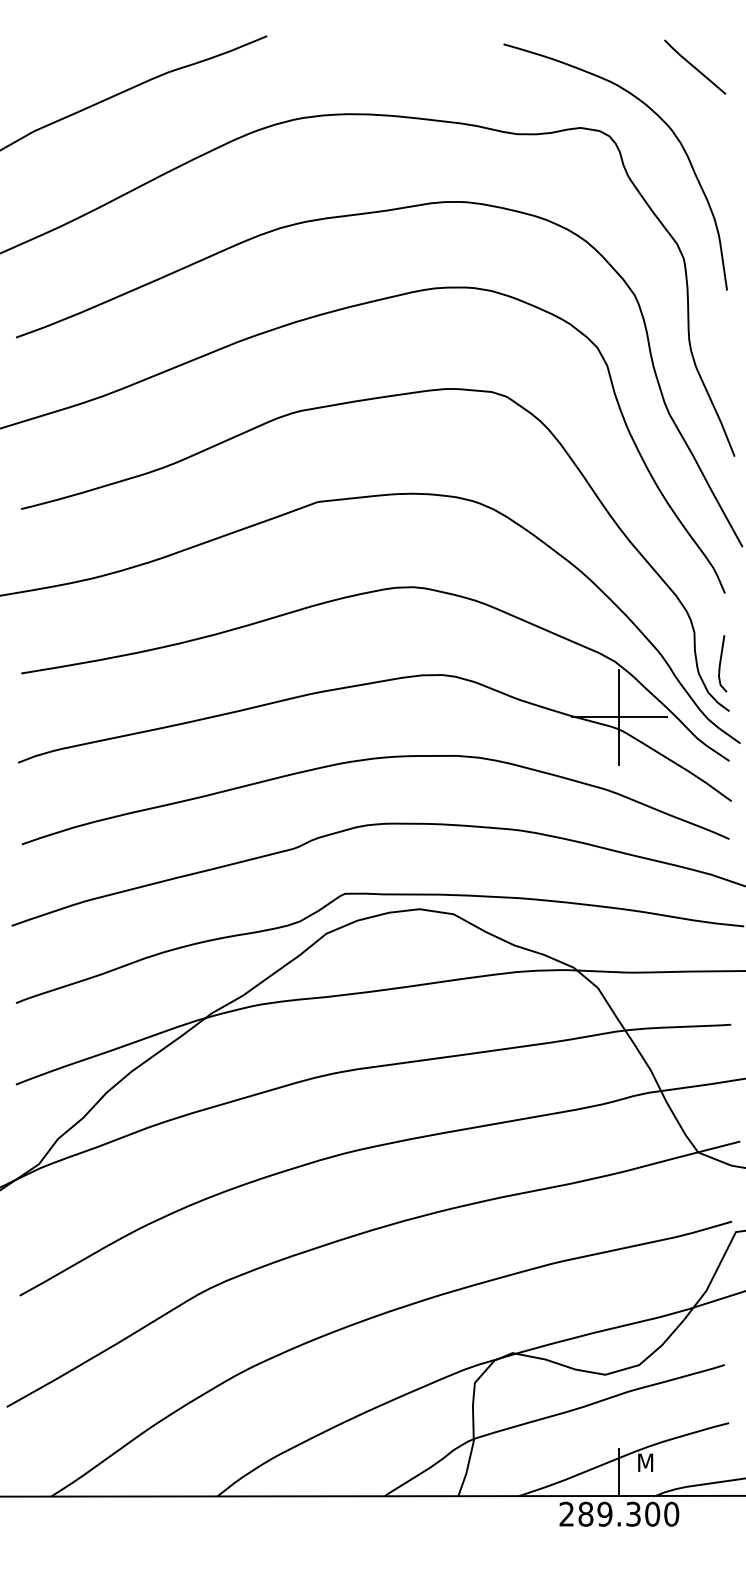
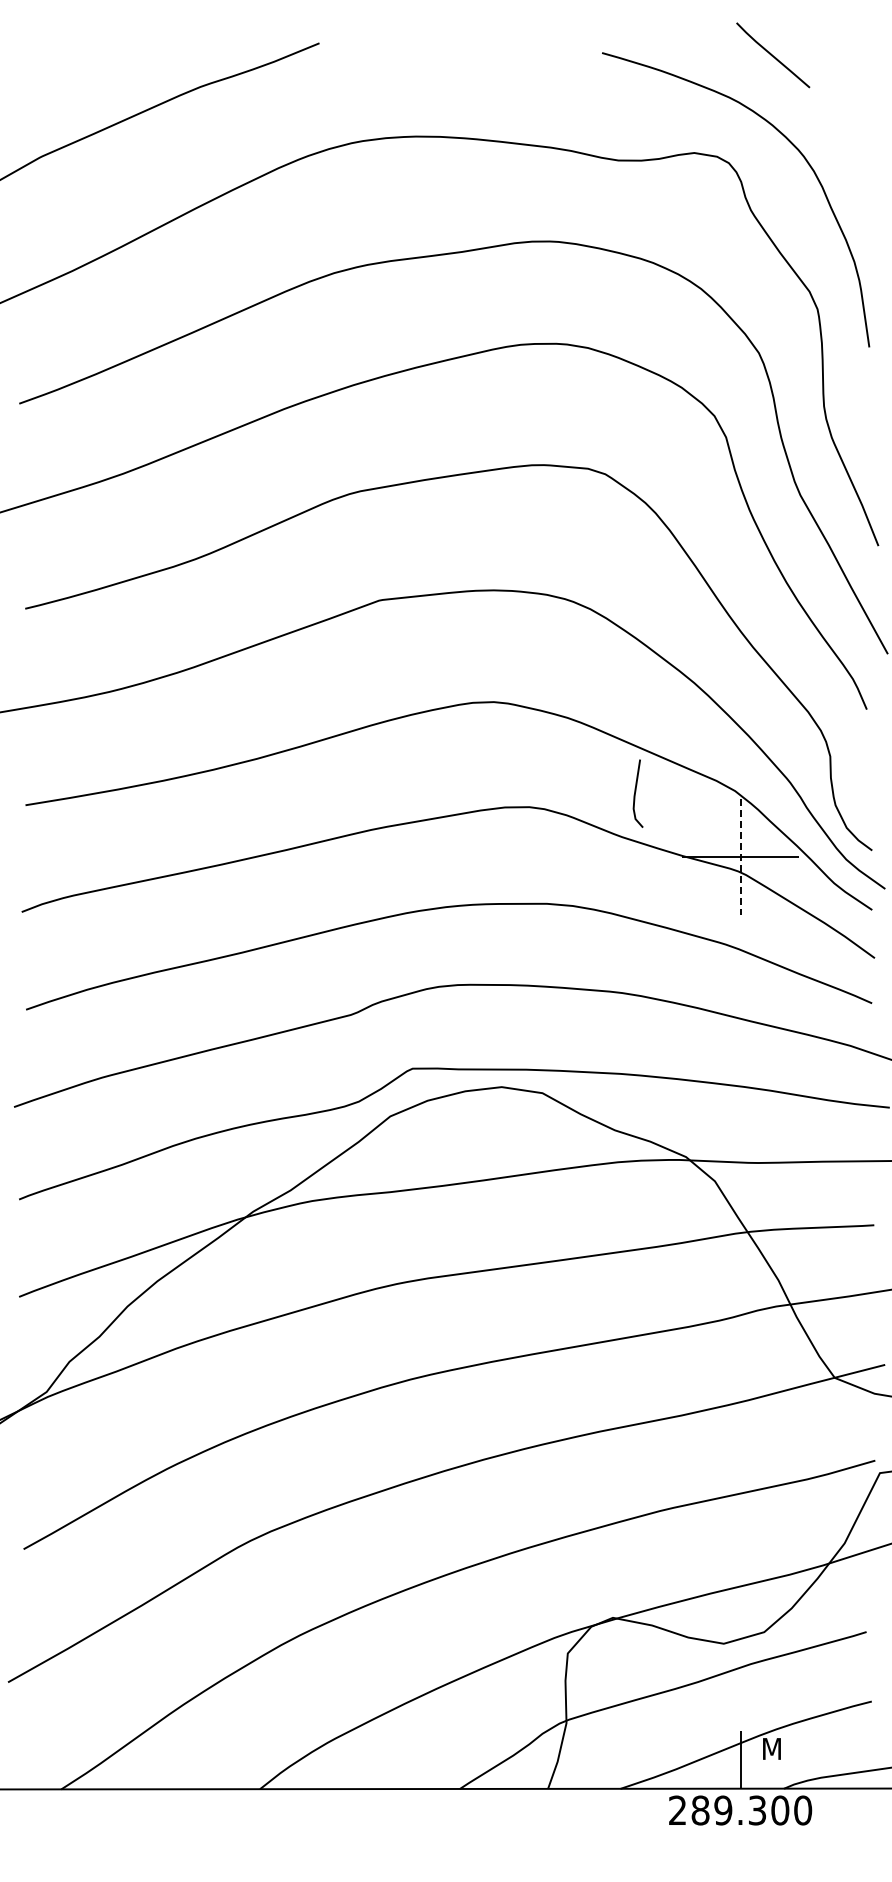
line: (695, 67) -> (773, 55), moved
line: (720, 663) -> (635, 793), moved
line: (619, 717) -> (740, 857), solid -> dashed

